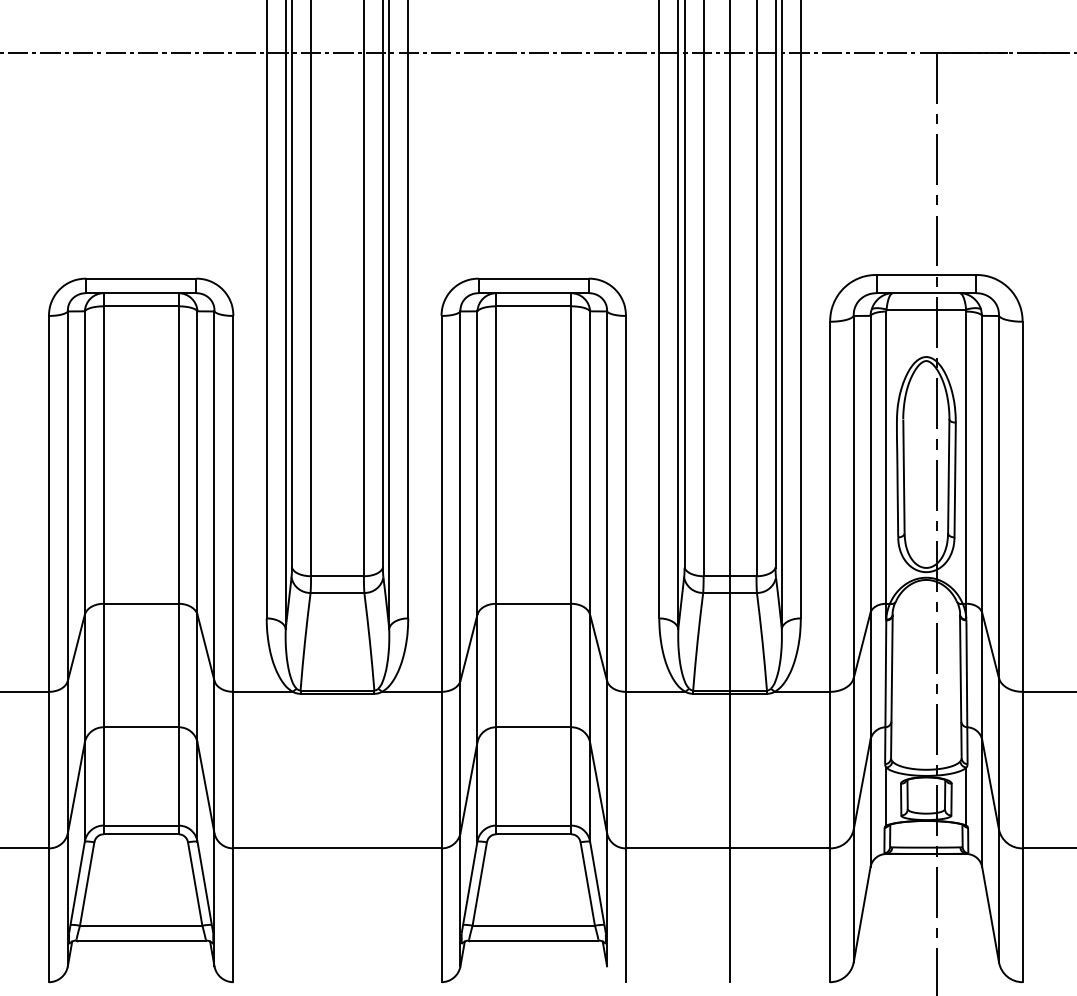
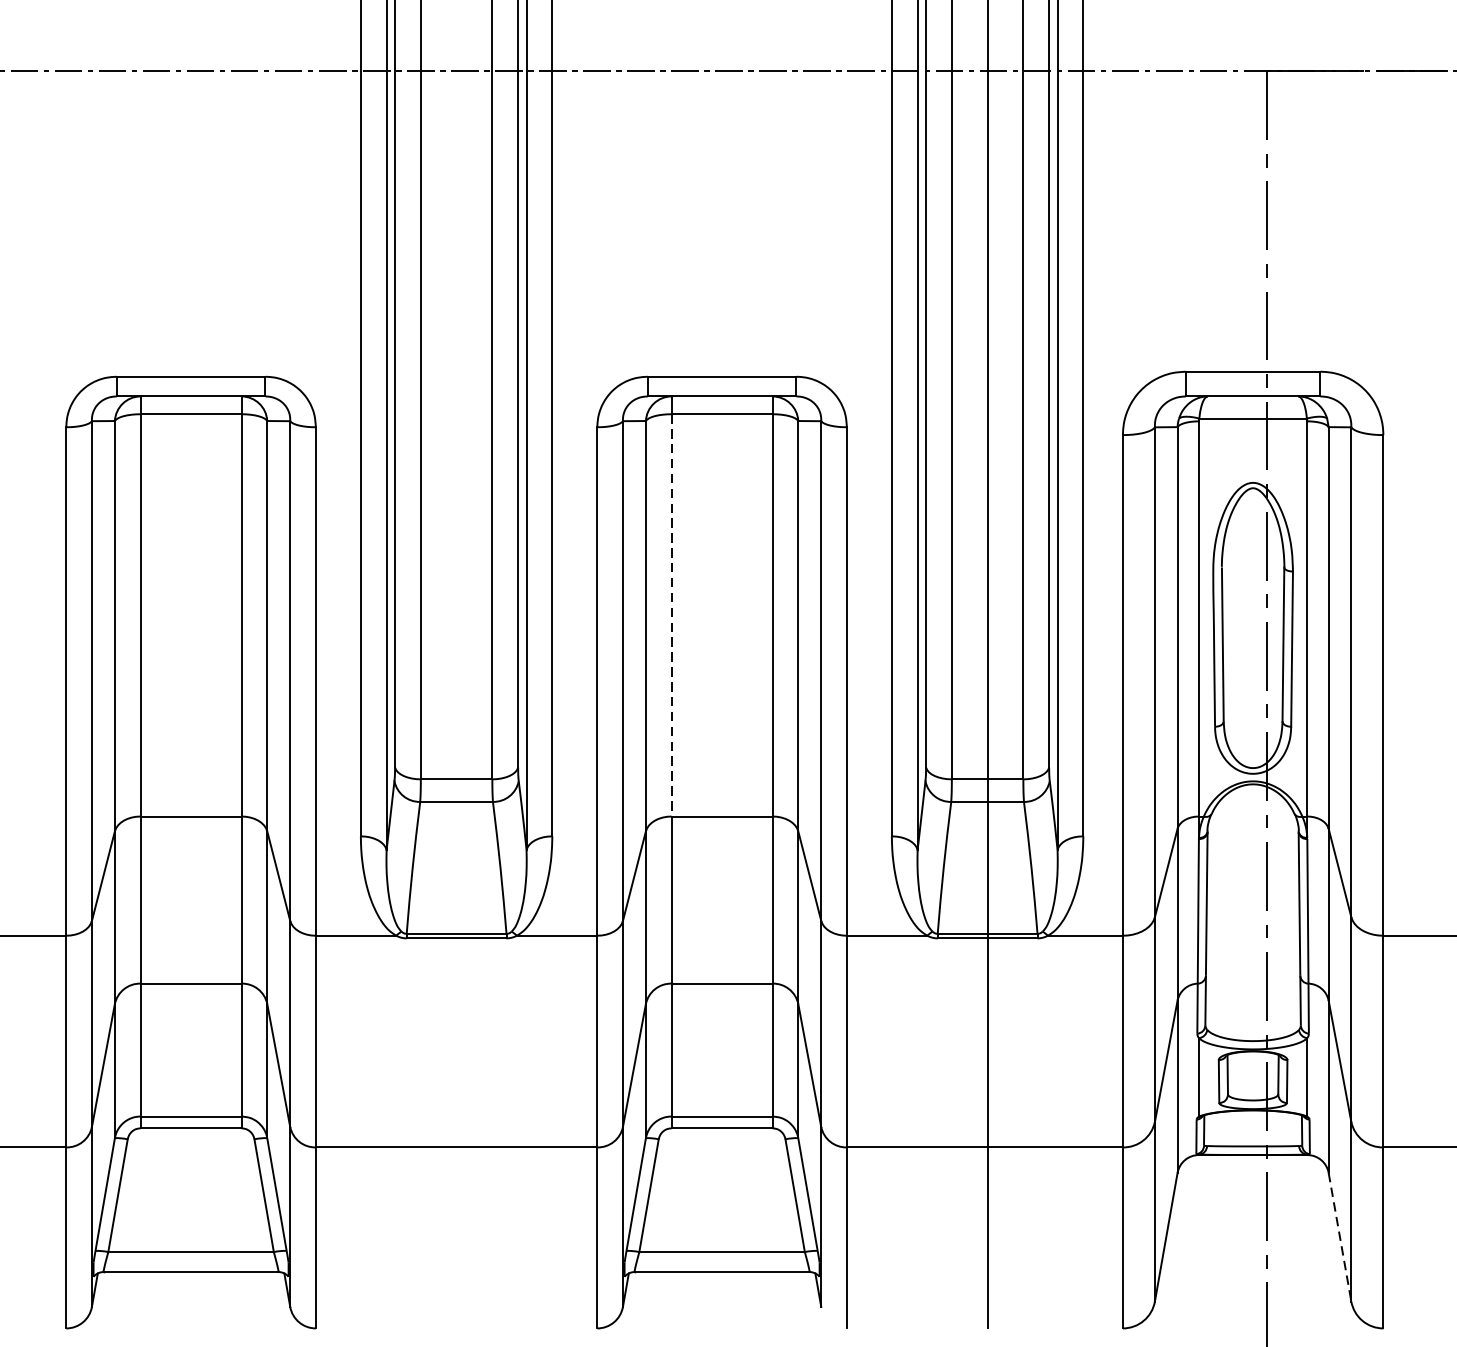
line: (496, 455) -> (671, 616), solid -> dashed
line: (990, 915) -> (1339, 1238), solid -> dashed

